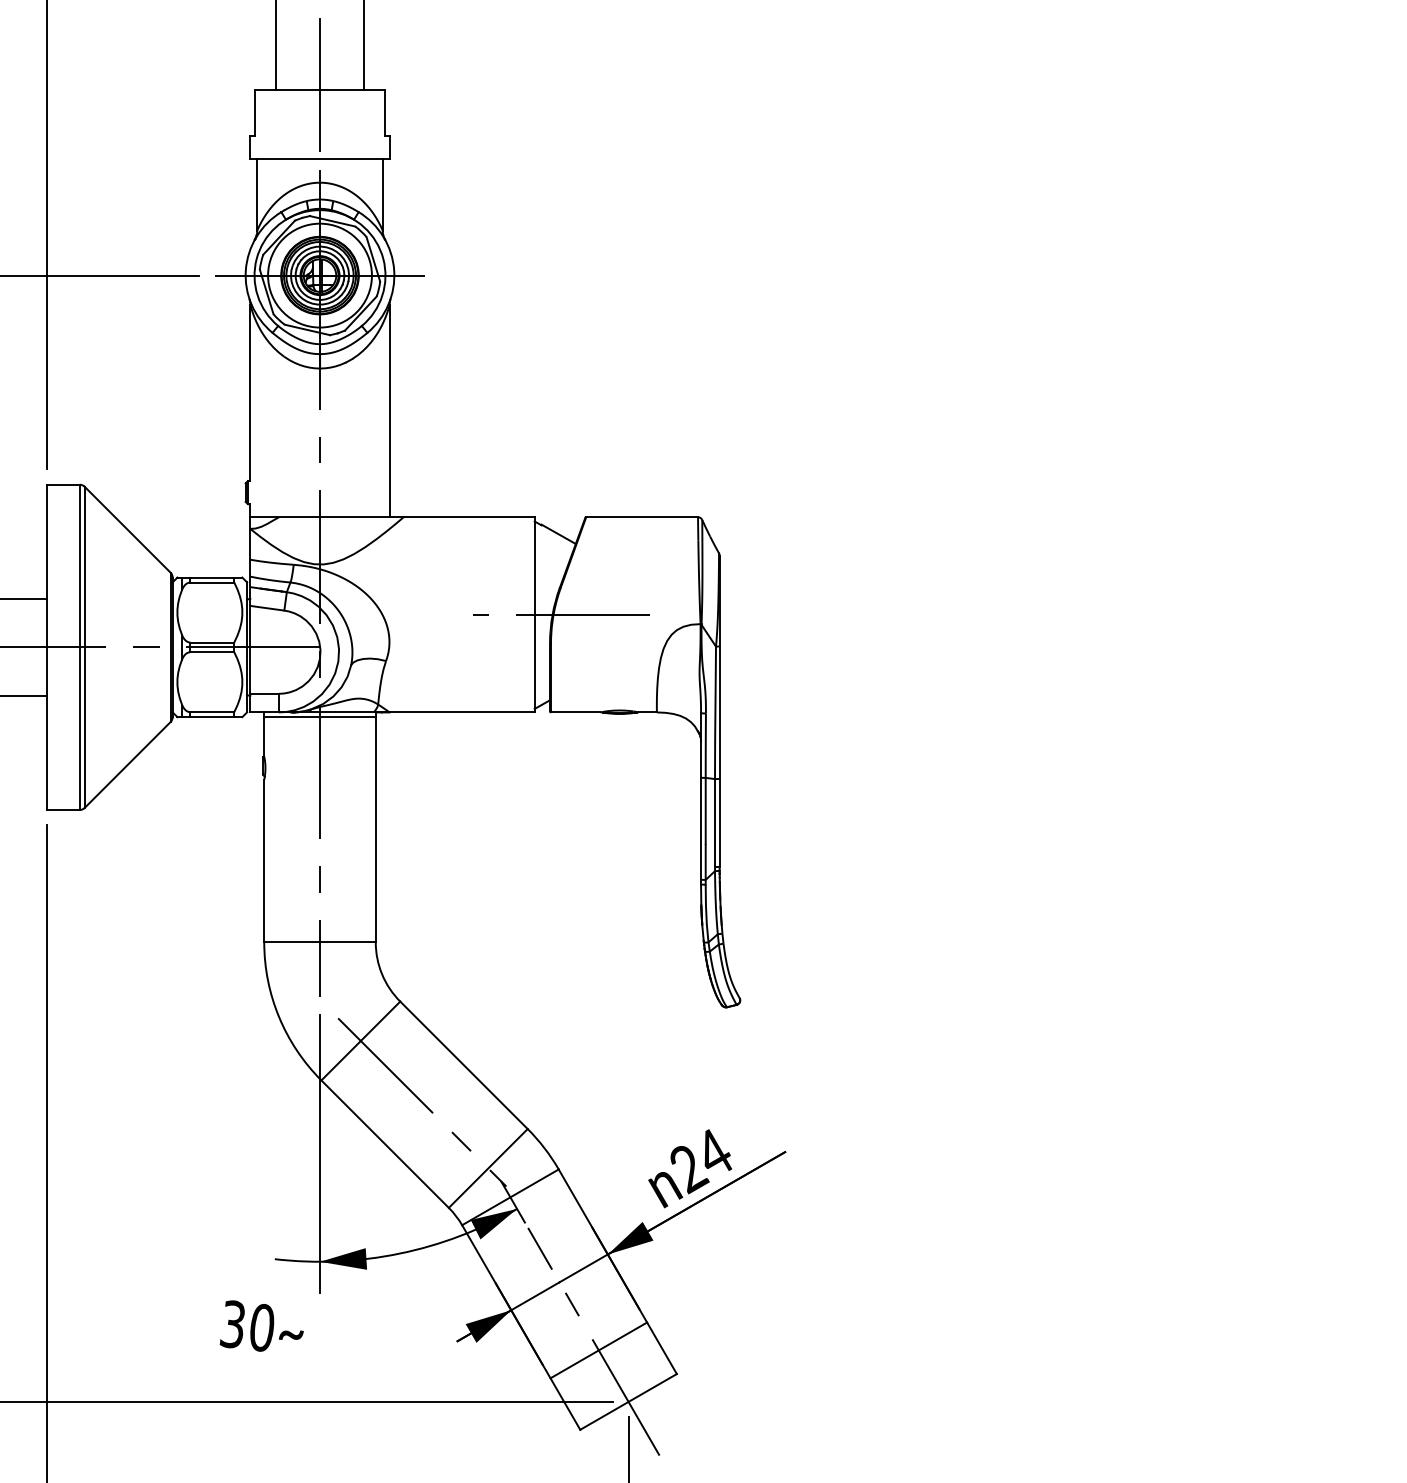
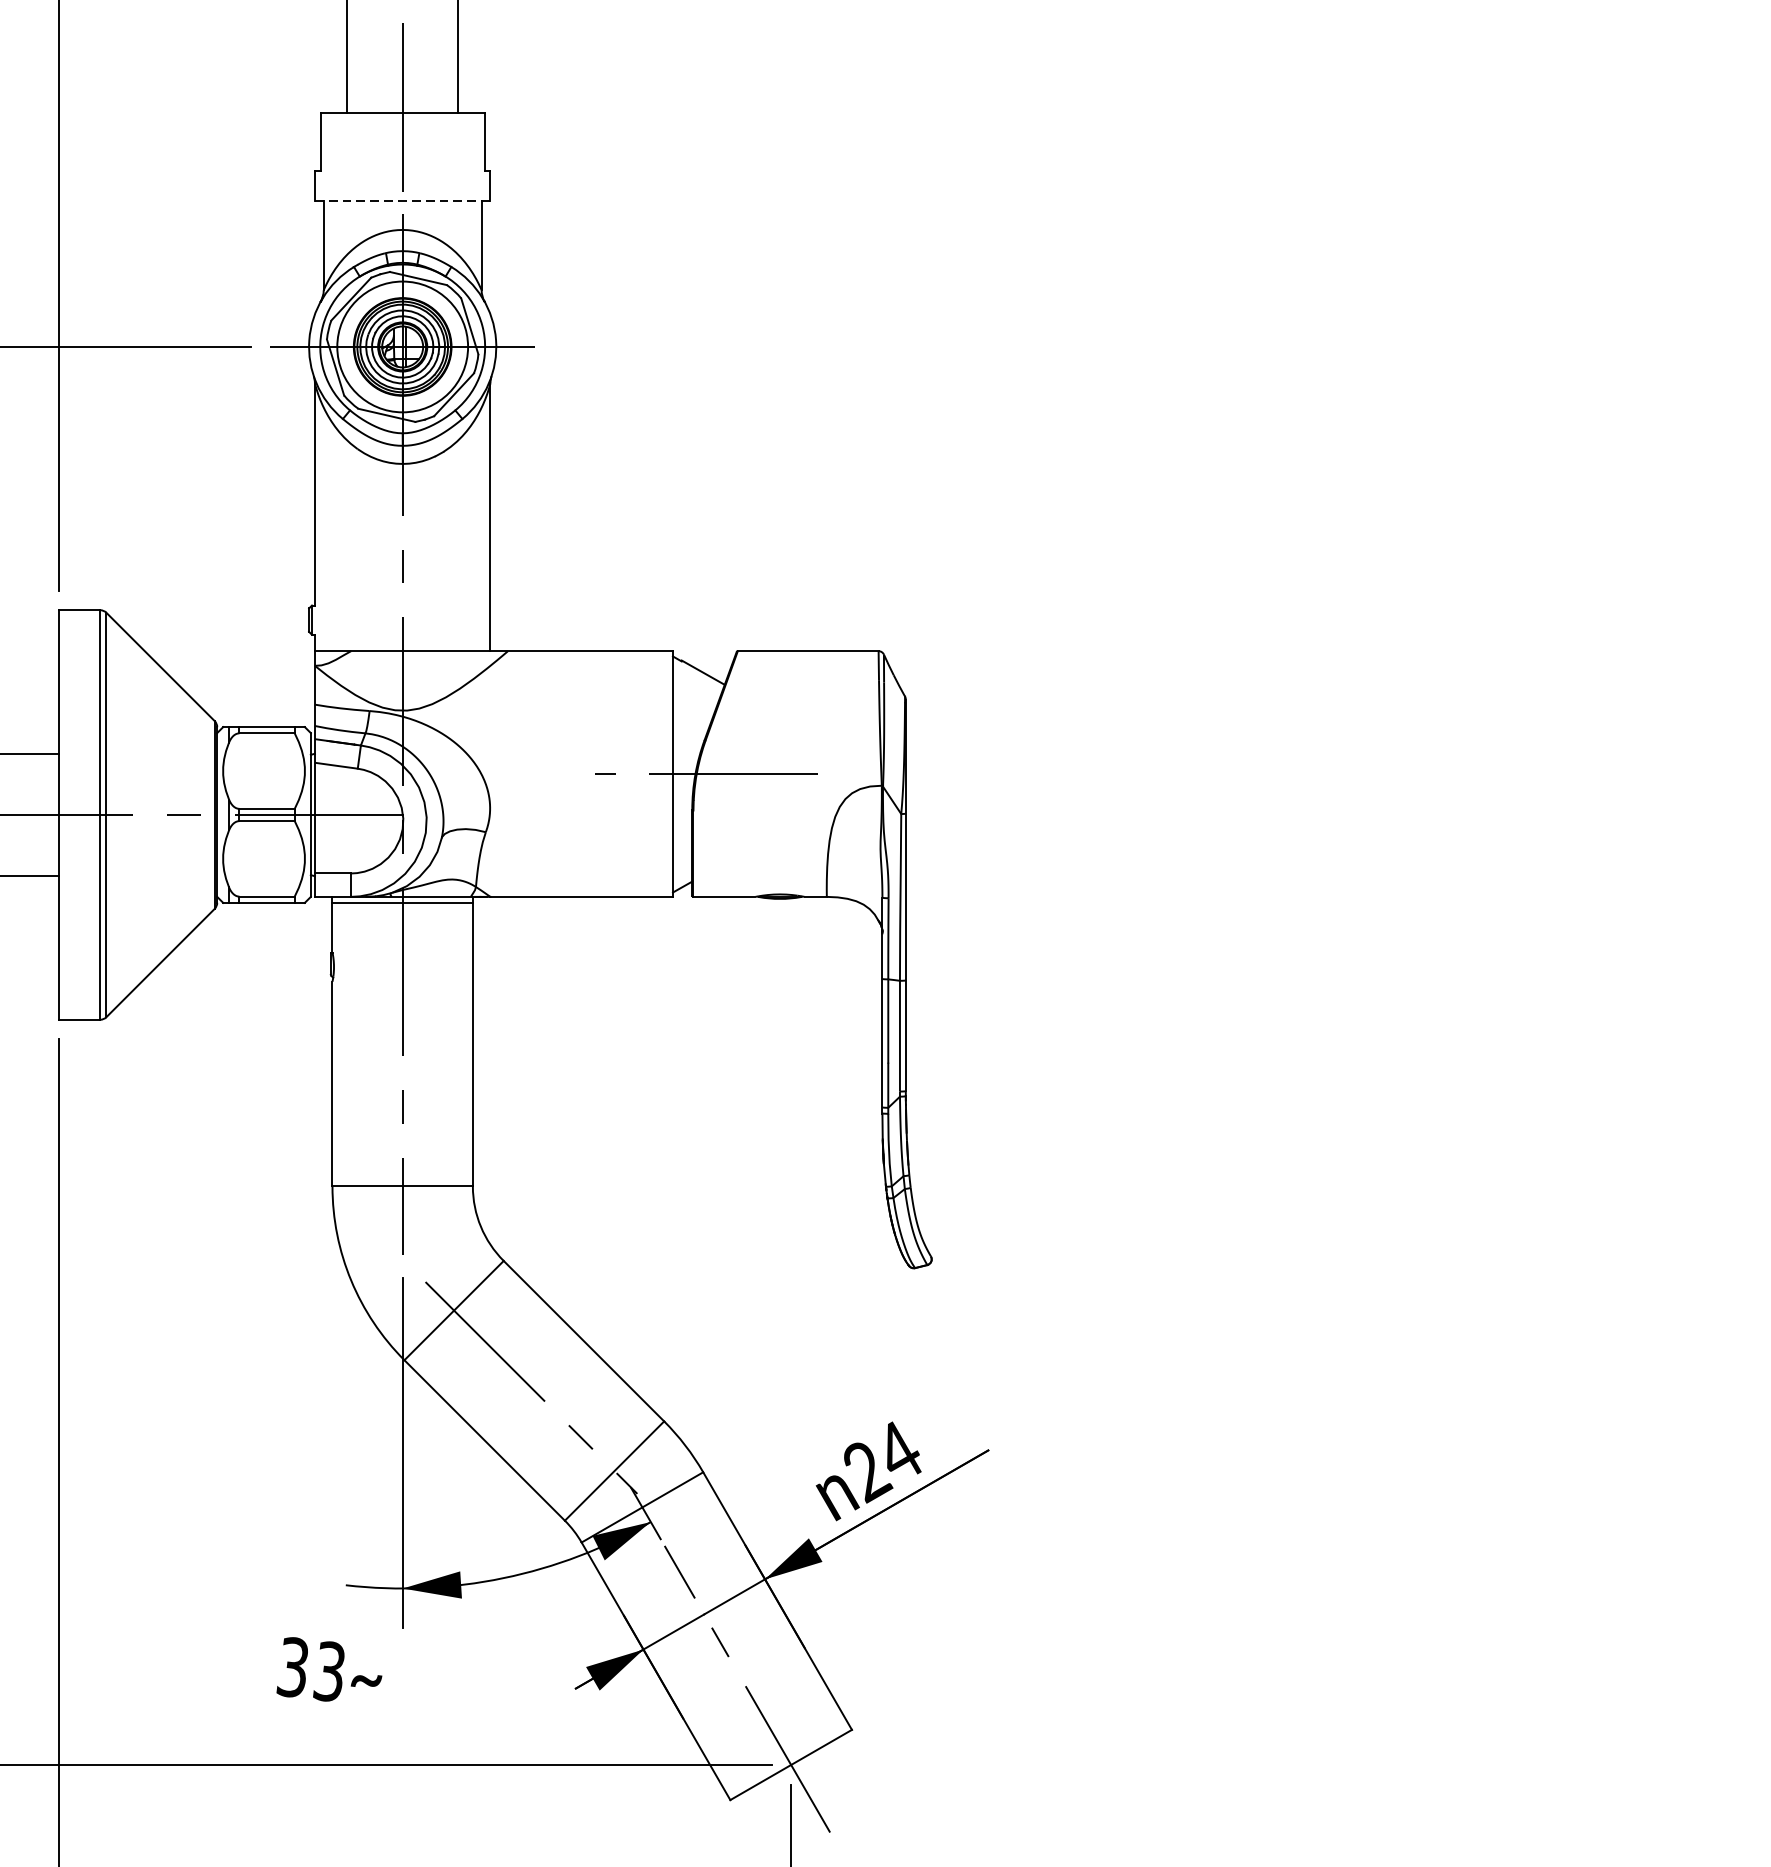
line: (320, 159) -> (403, 200), solid -> dashed
text: (261, 1327) -> (329, 1671), 30 -> 33
line: (598, 1350) -> (753, 1700), removed

